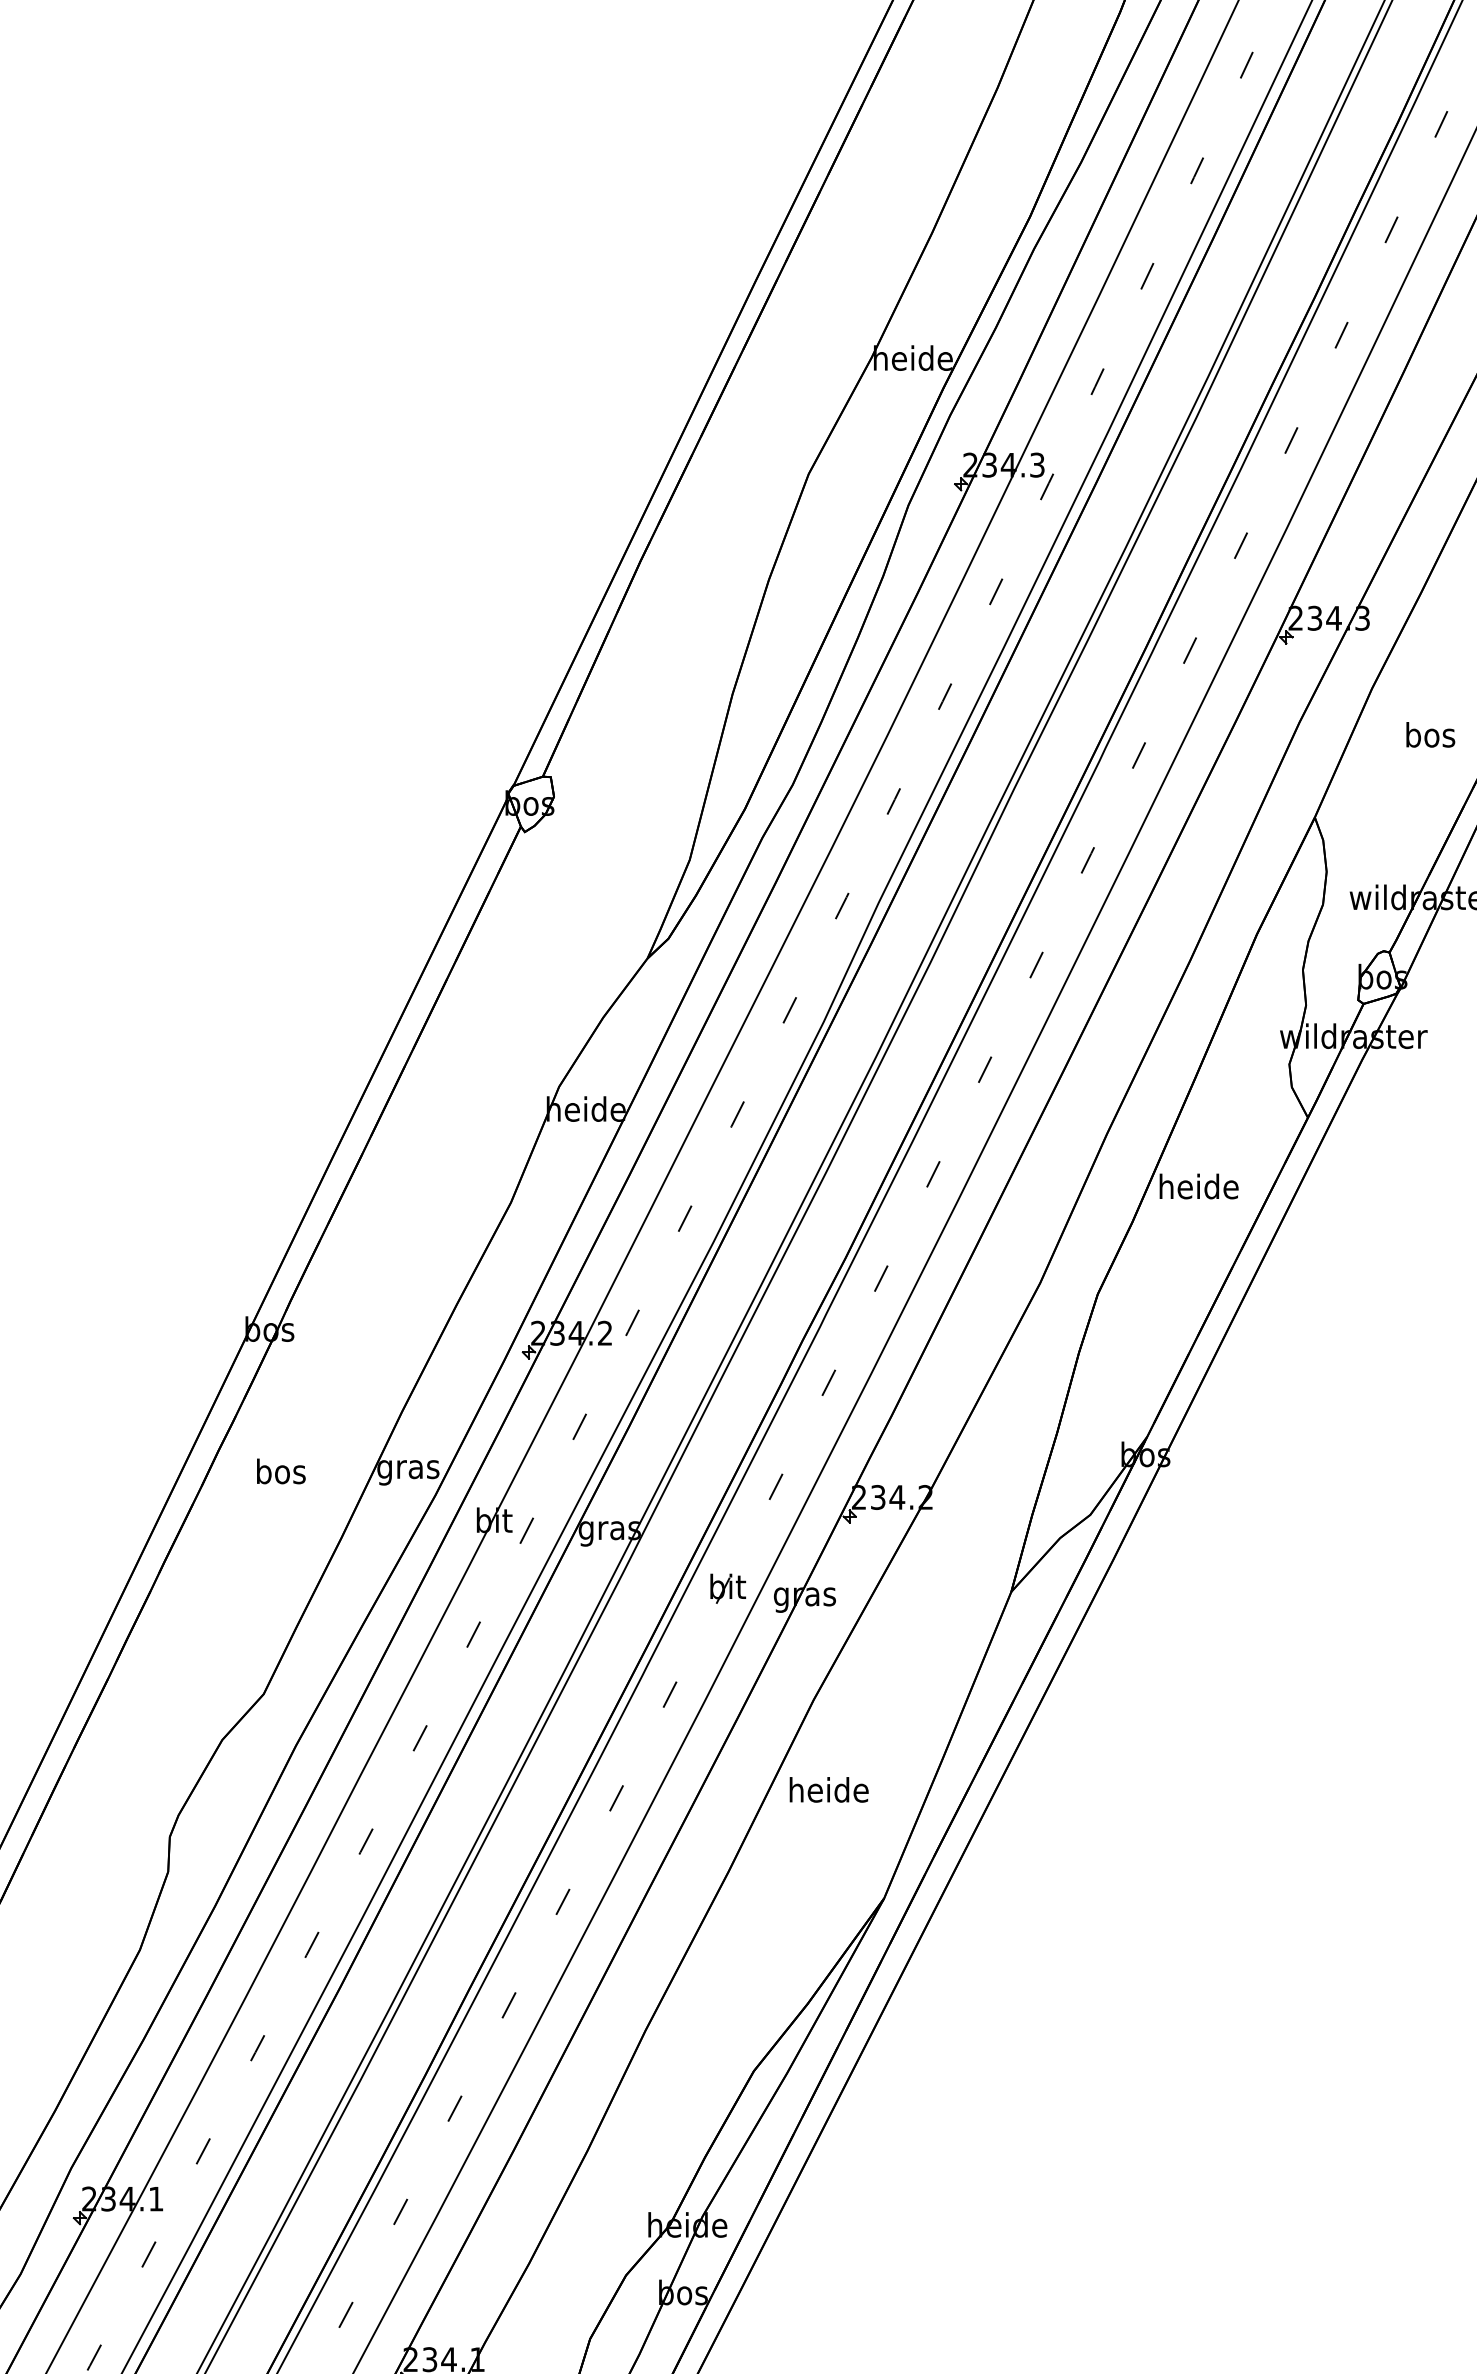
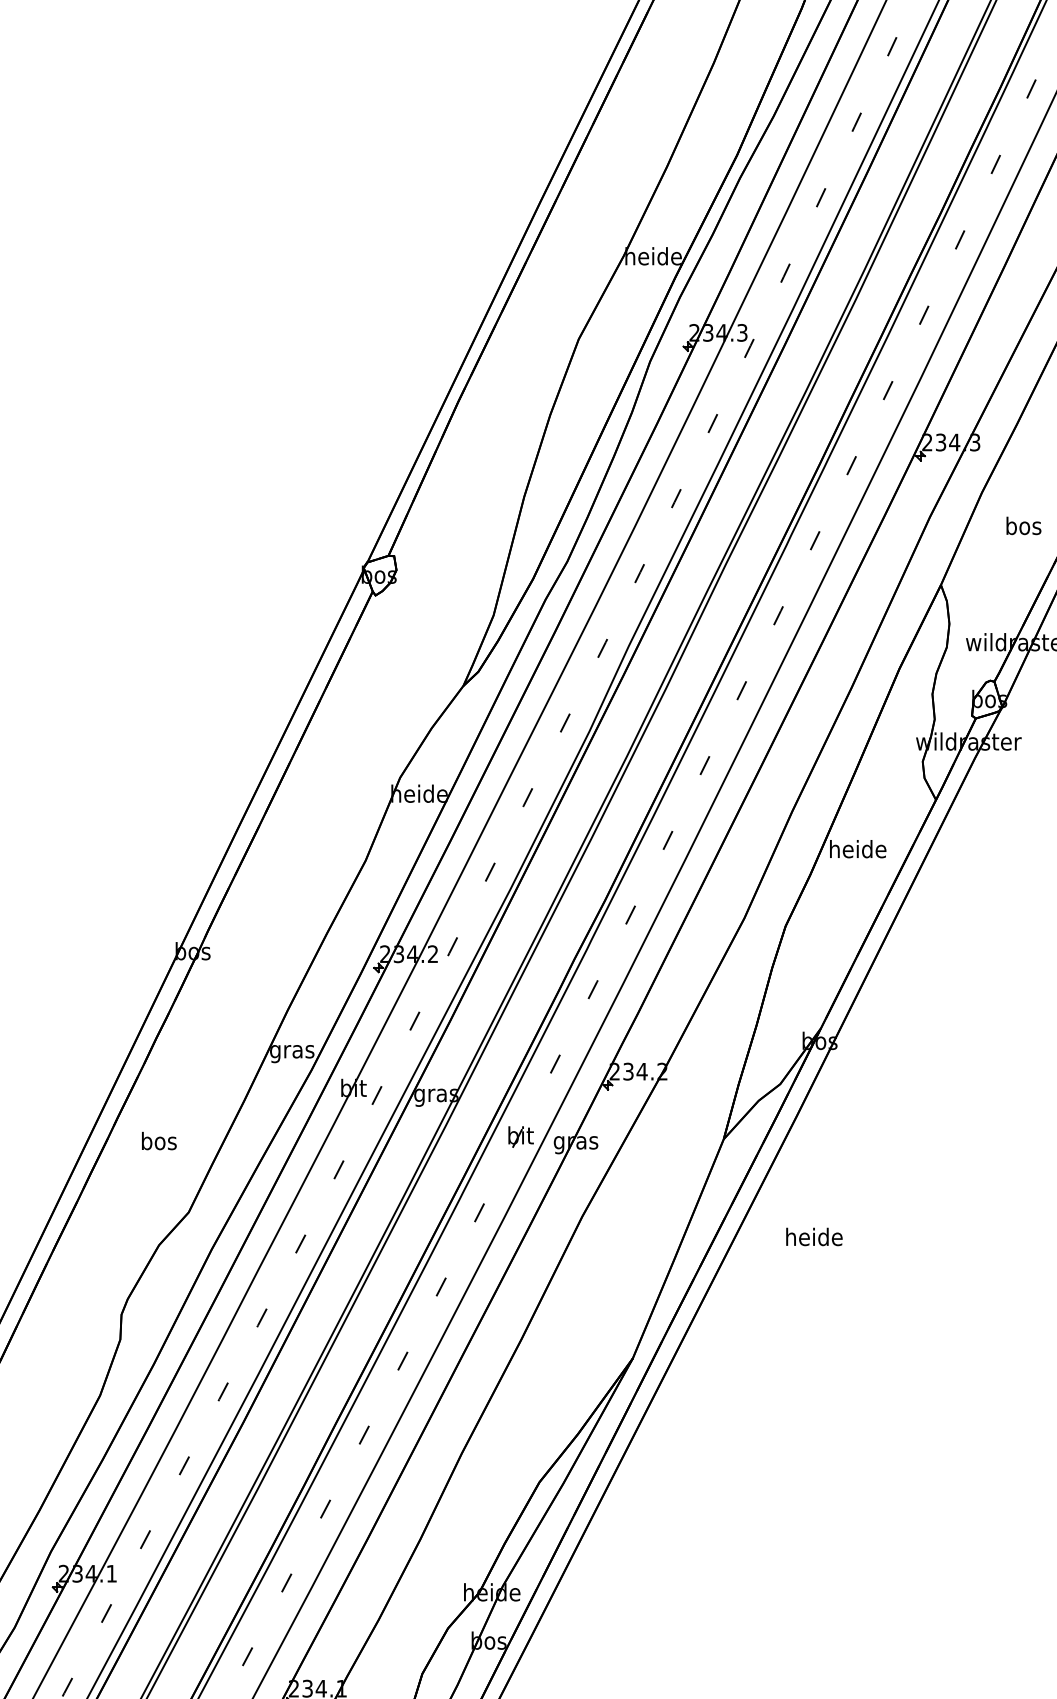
text: (281, 1470) -> (159, 1140), moved
text: (829, 1789) -> (814, 1236), moved

